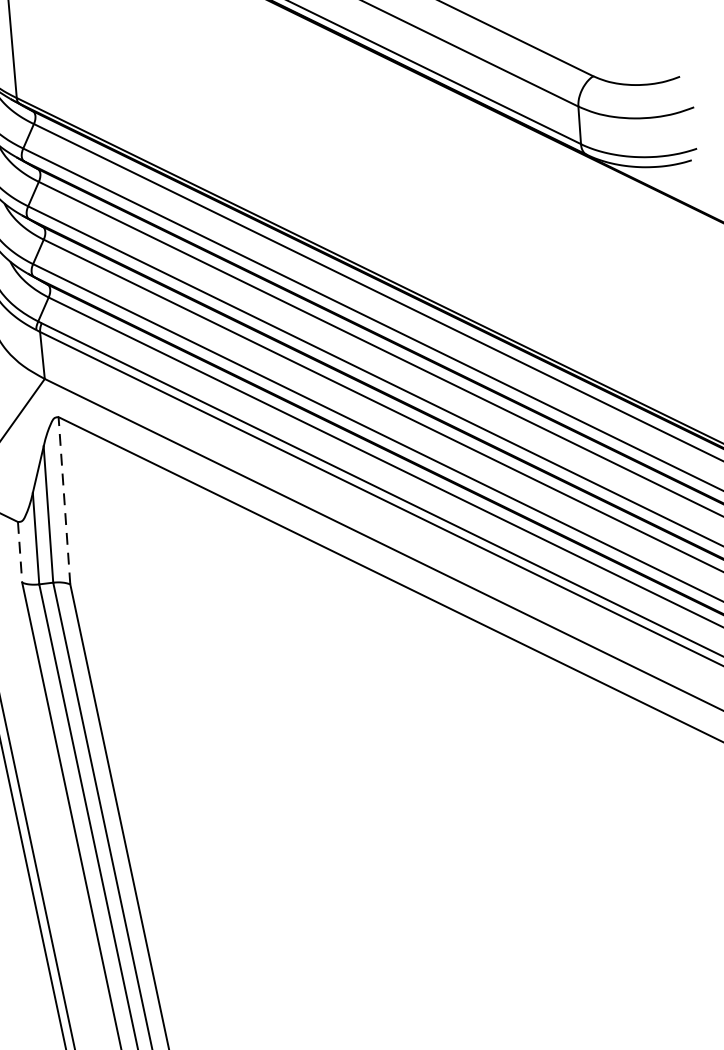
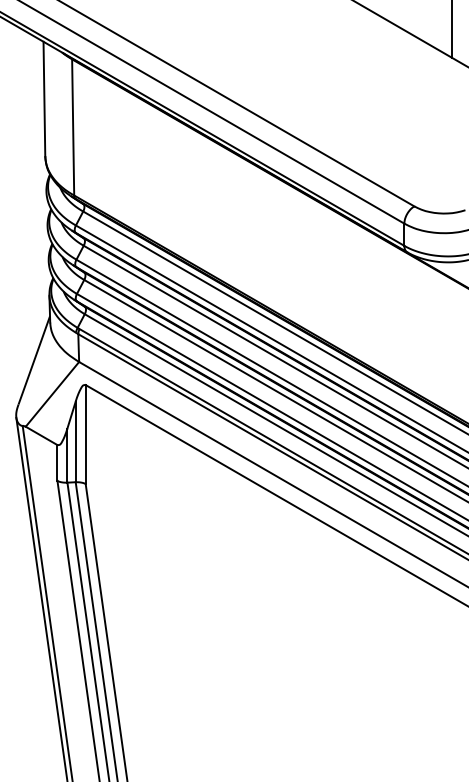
line: (64, 499) -> (85, 433), dashed -> solid
line: (20, 553) -> (57, 463), dashed -> solid

